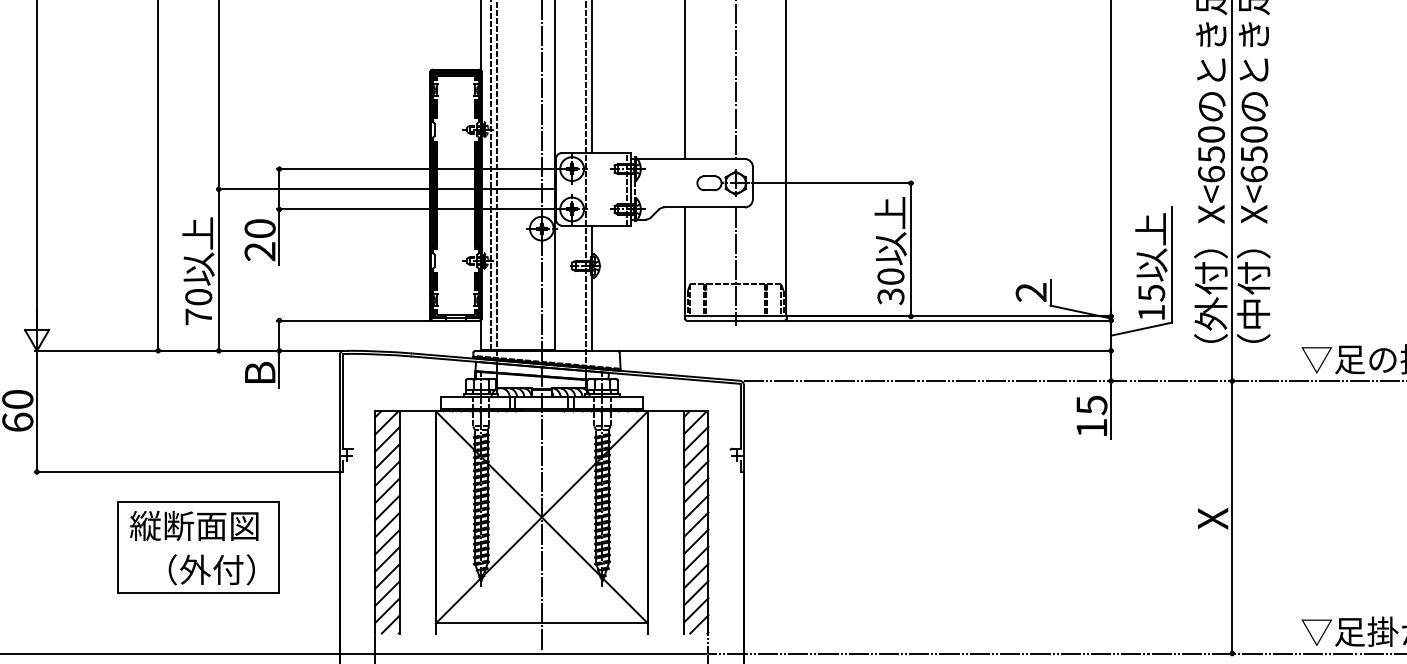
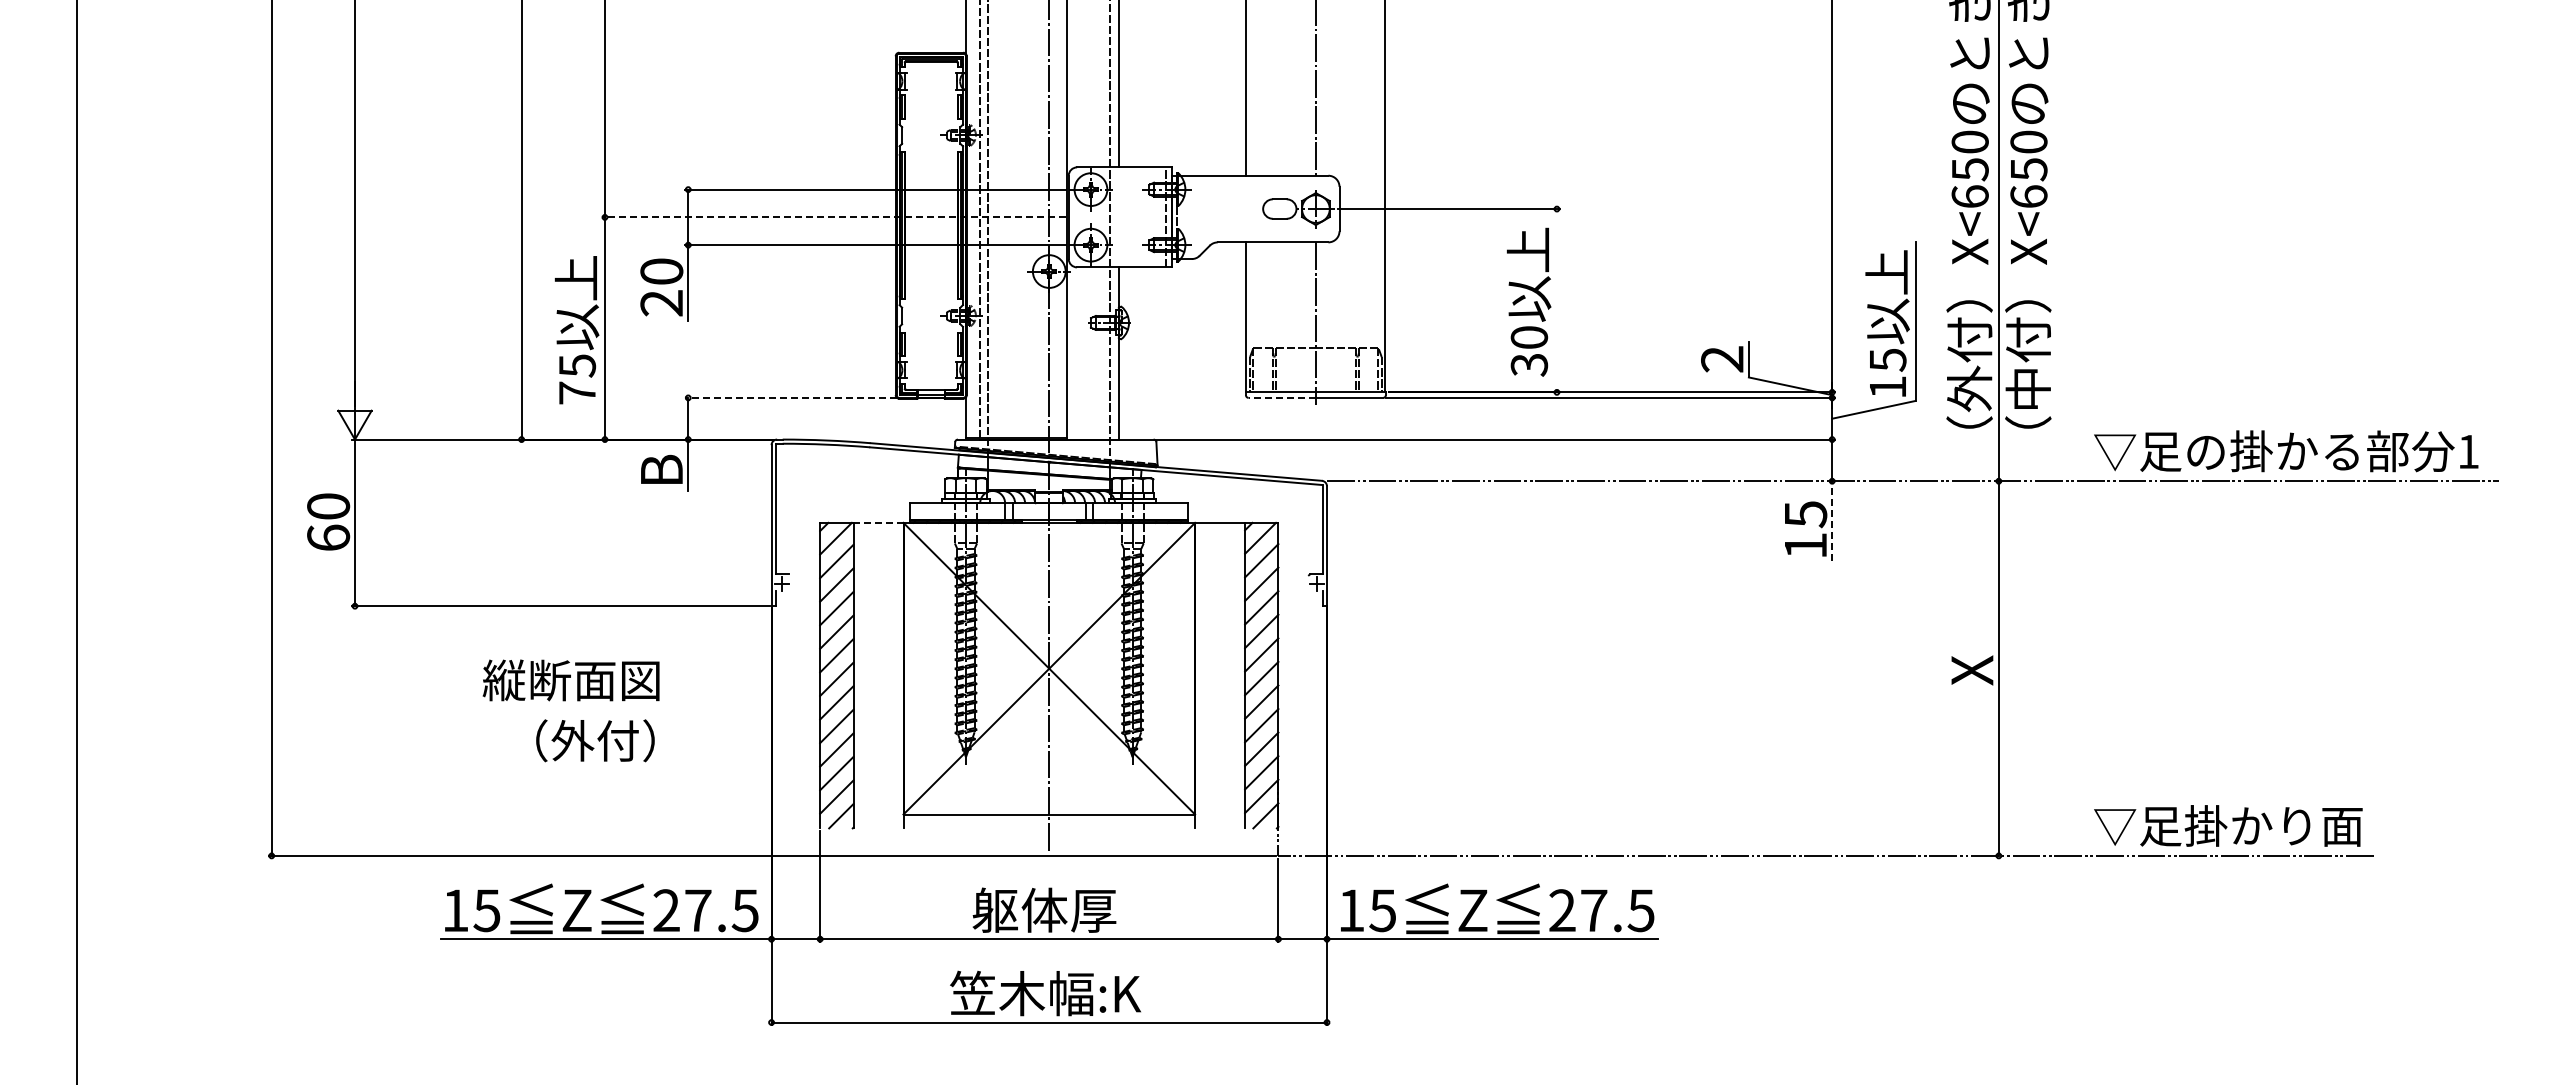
line: (385, 189) -> (834, 217), solid -> dashed
line: (910, 249) -> (1556, 300), removed
text: (198, 296) -> (576, 365), 70 -> 75
line: (354, 320) -> (791, 397), solid -> dashed
line: (711, 320) -> (1282, 397), solid -> dashed
line: (1111, 409) -> (1832, 520), solid -> dashed
line: (417, 411) -> (878, 522), solid -> dashed
part: (198, 547) -> (576, 710), removed

